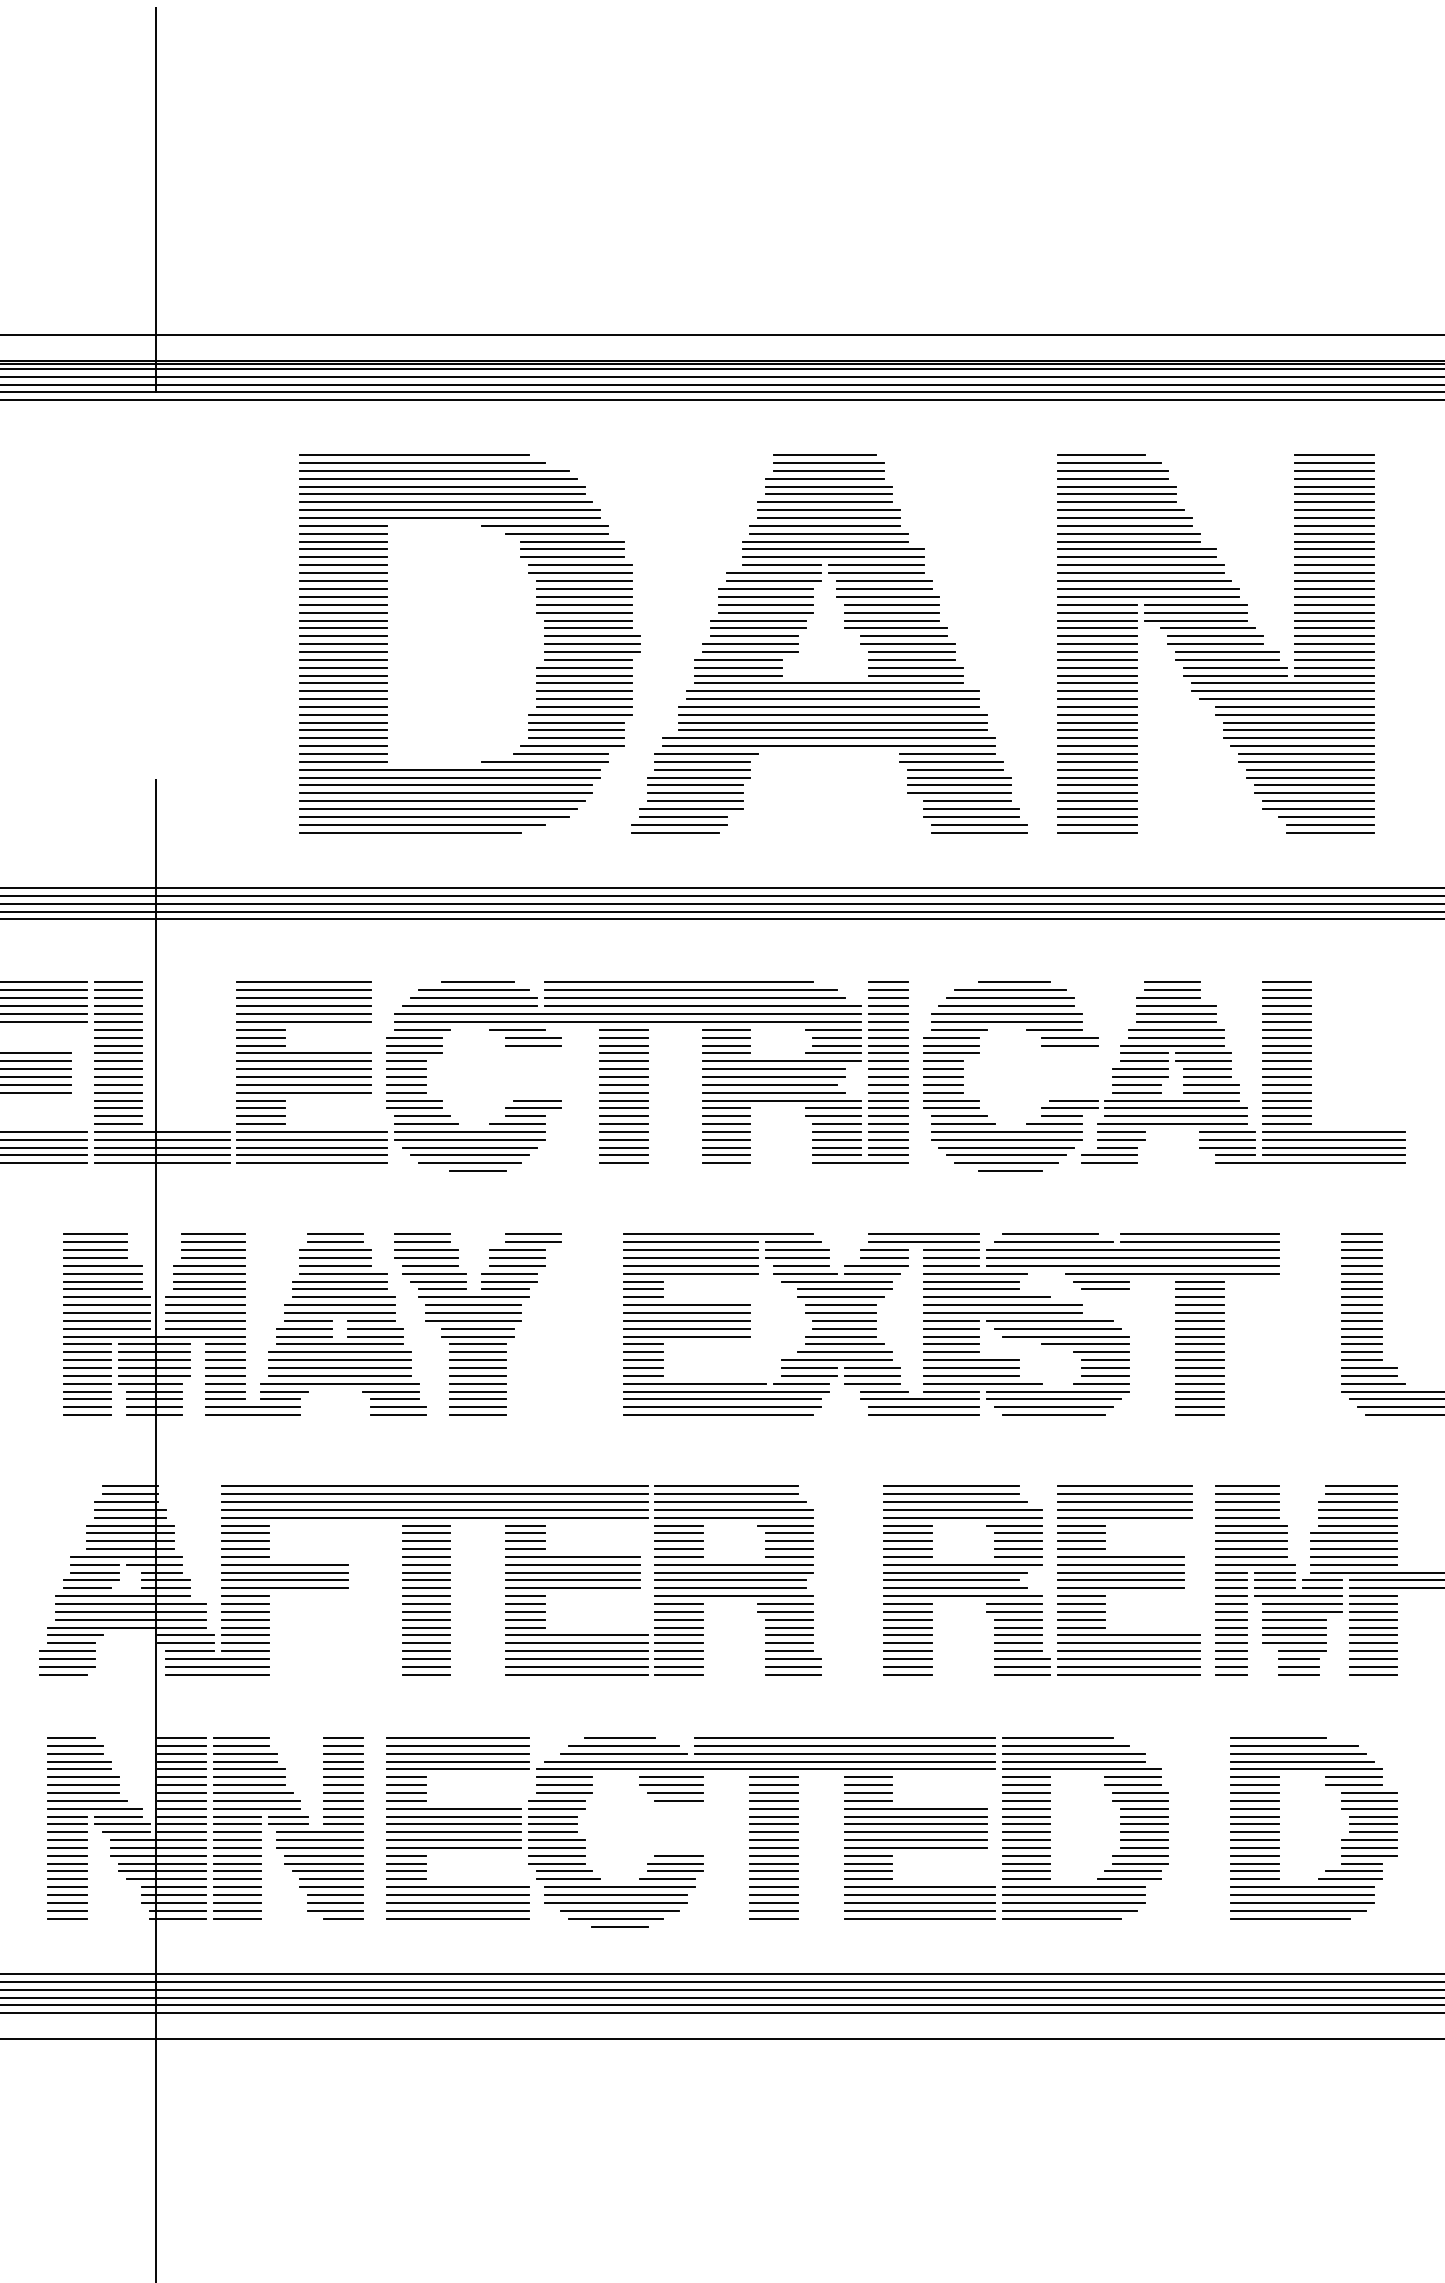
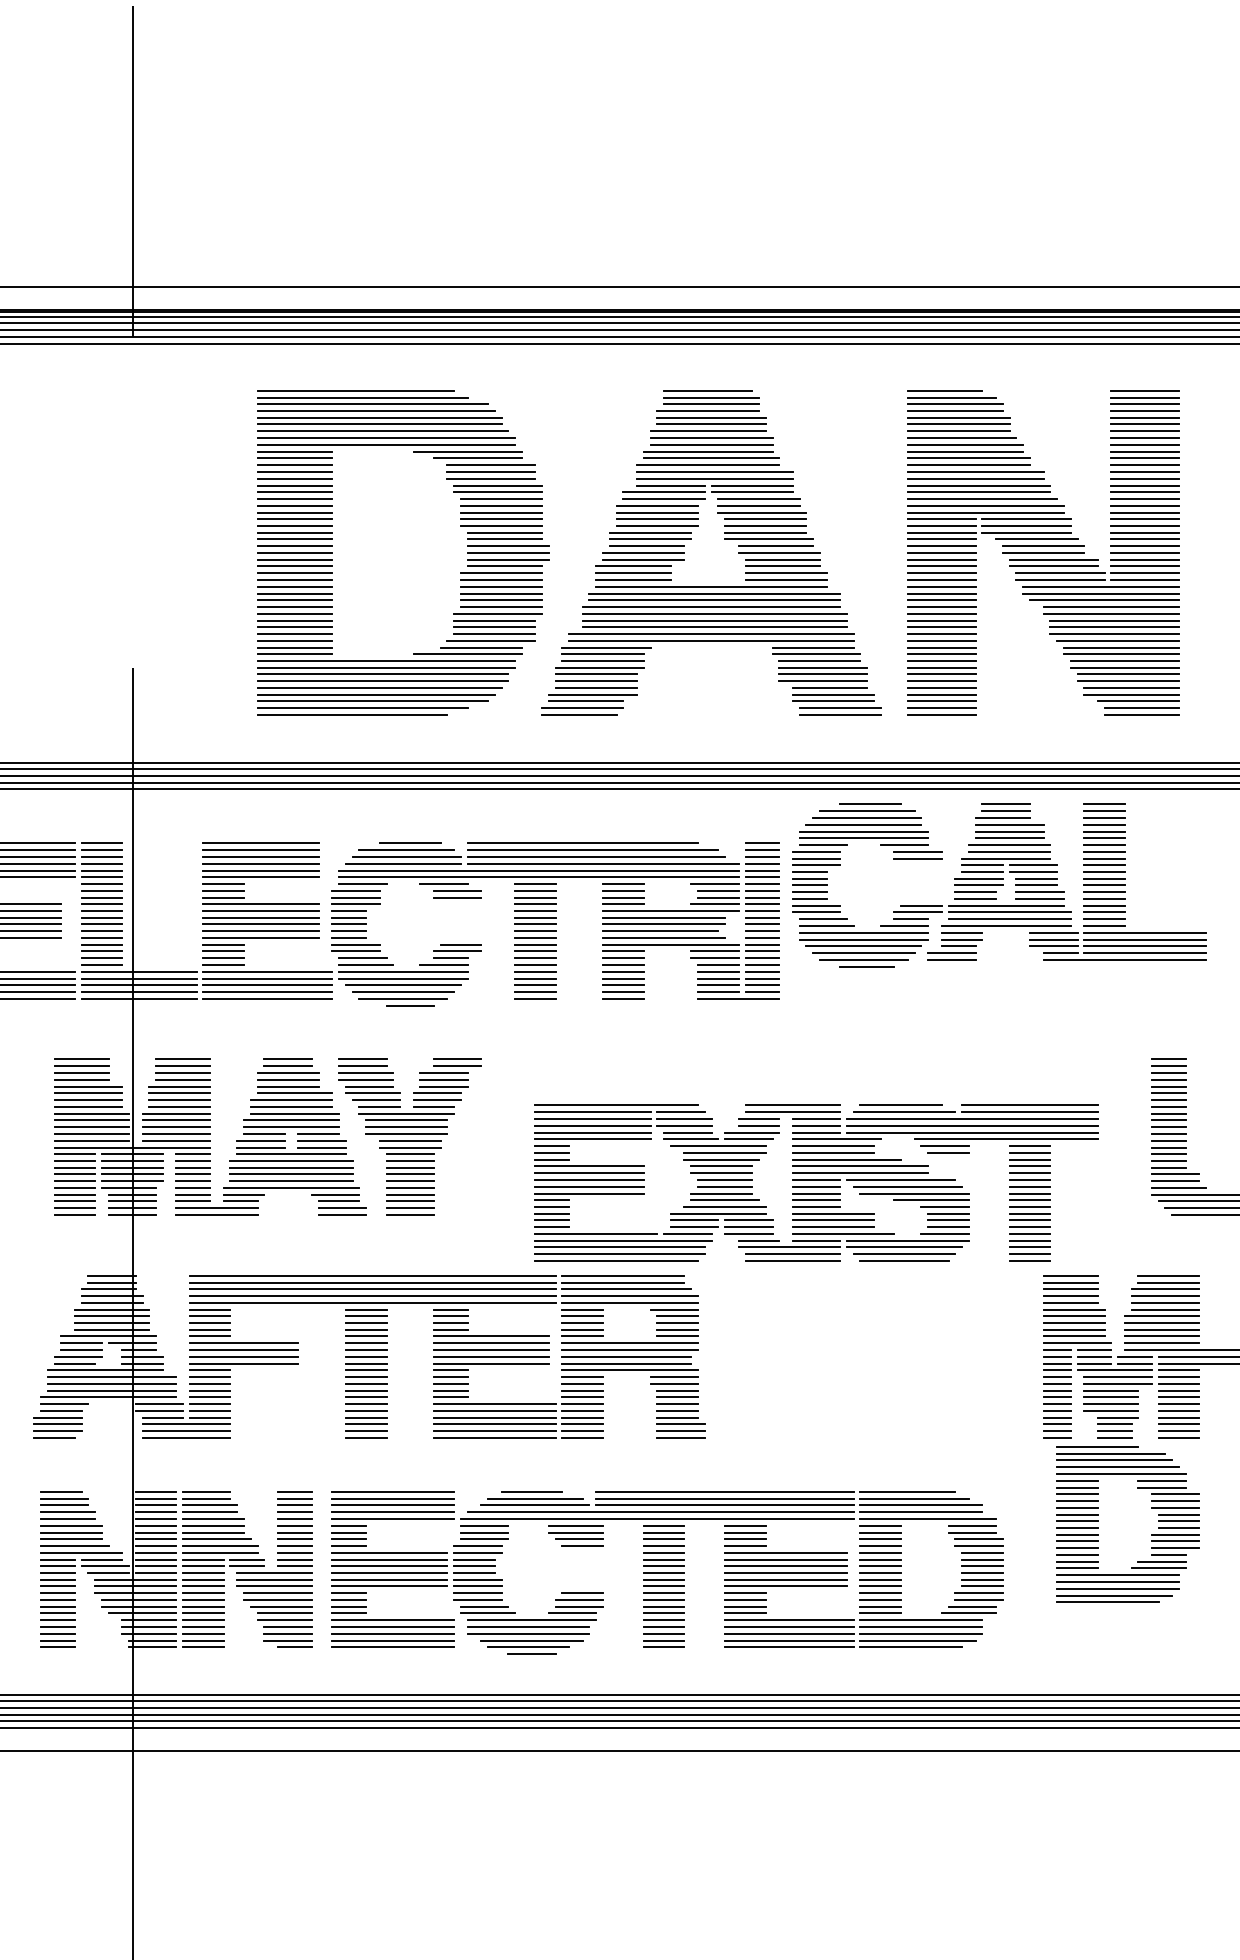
part: (1164, 1076) -> (999, 885), moved
part: (951, 1323) -> (816, 1182), moved
part: (1042, 1564) -> (894, 1343), removed
part: (1341, 1839) -> (1151, 1534), moved

